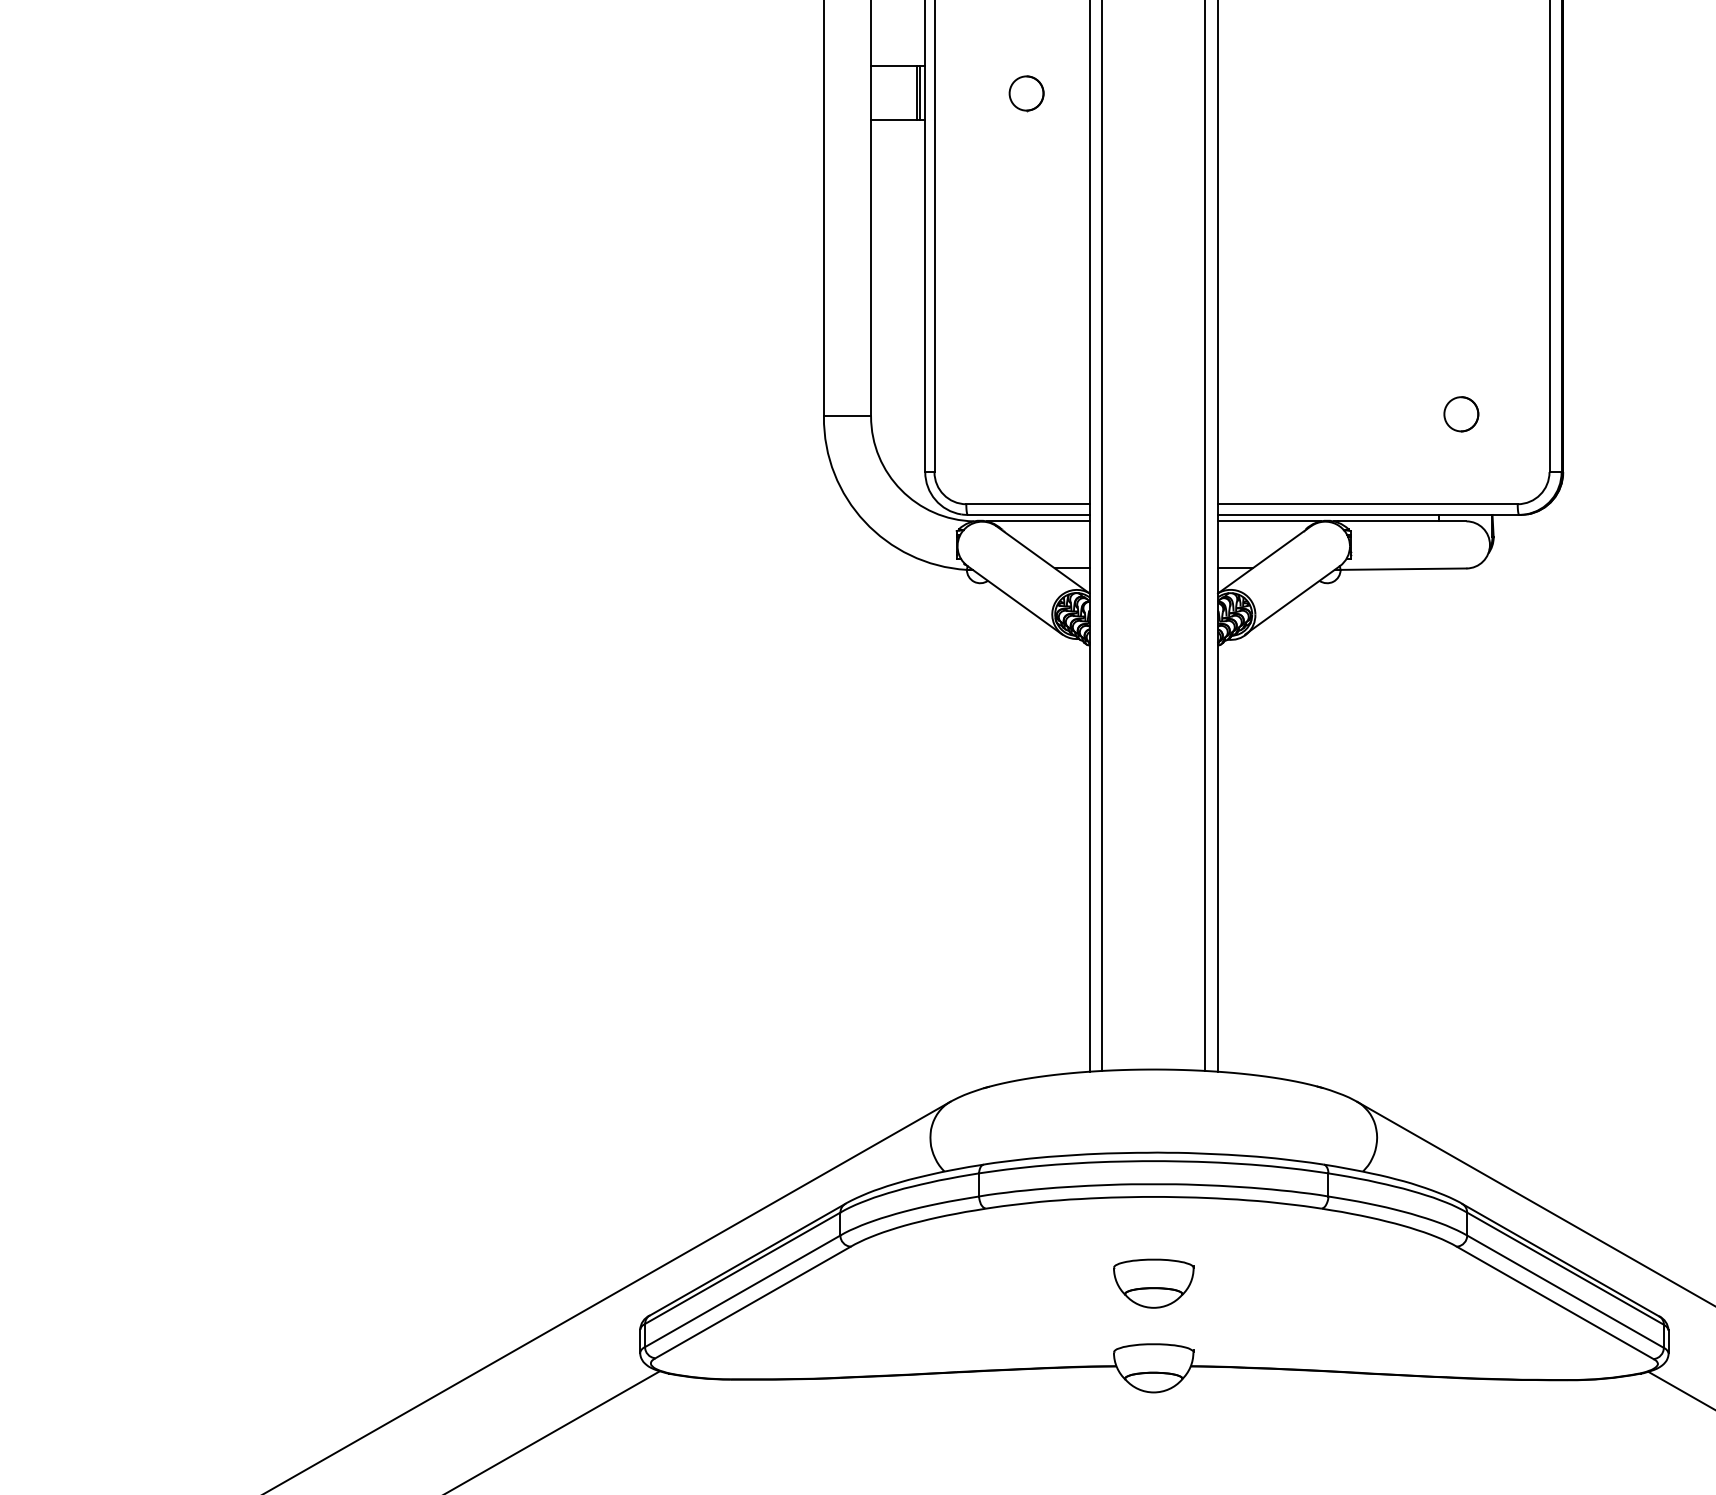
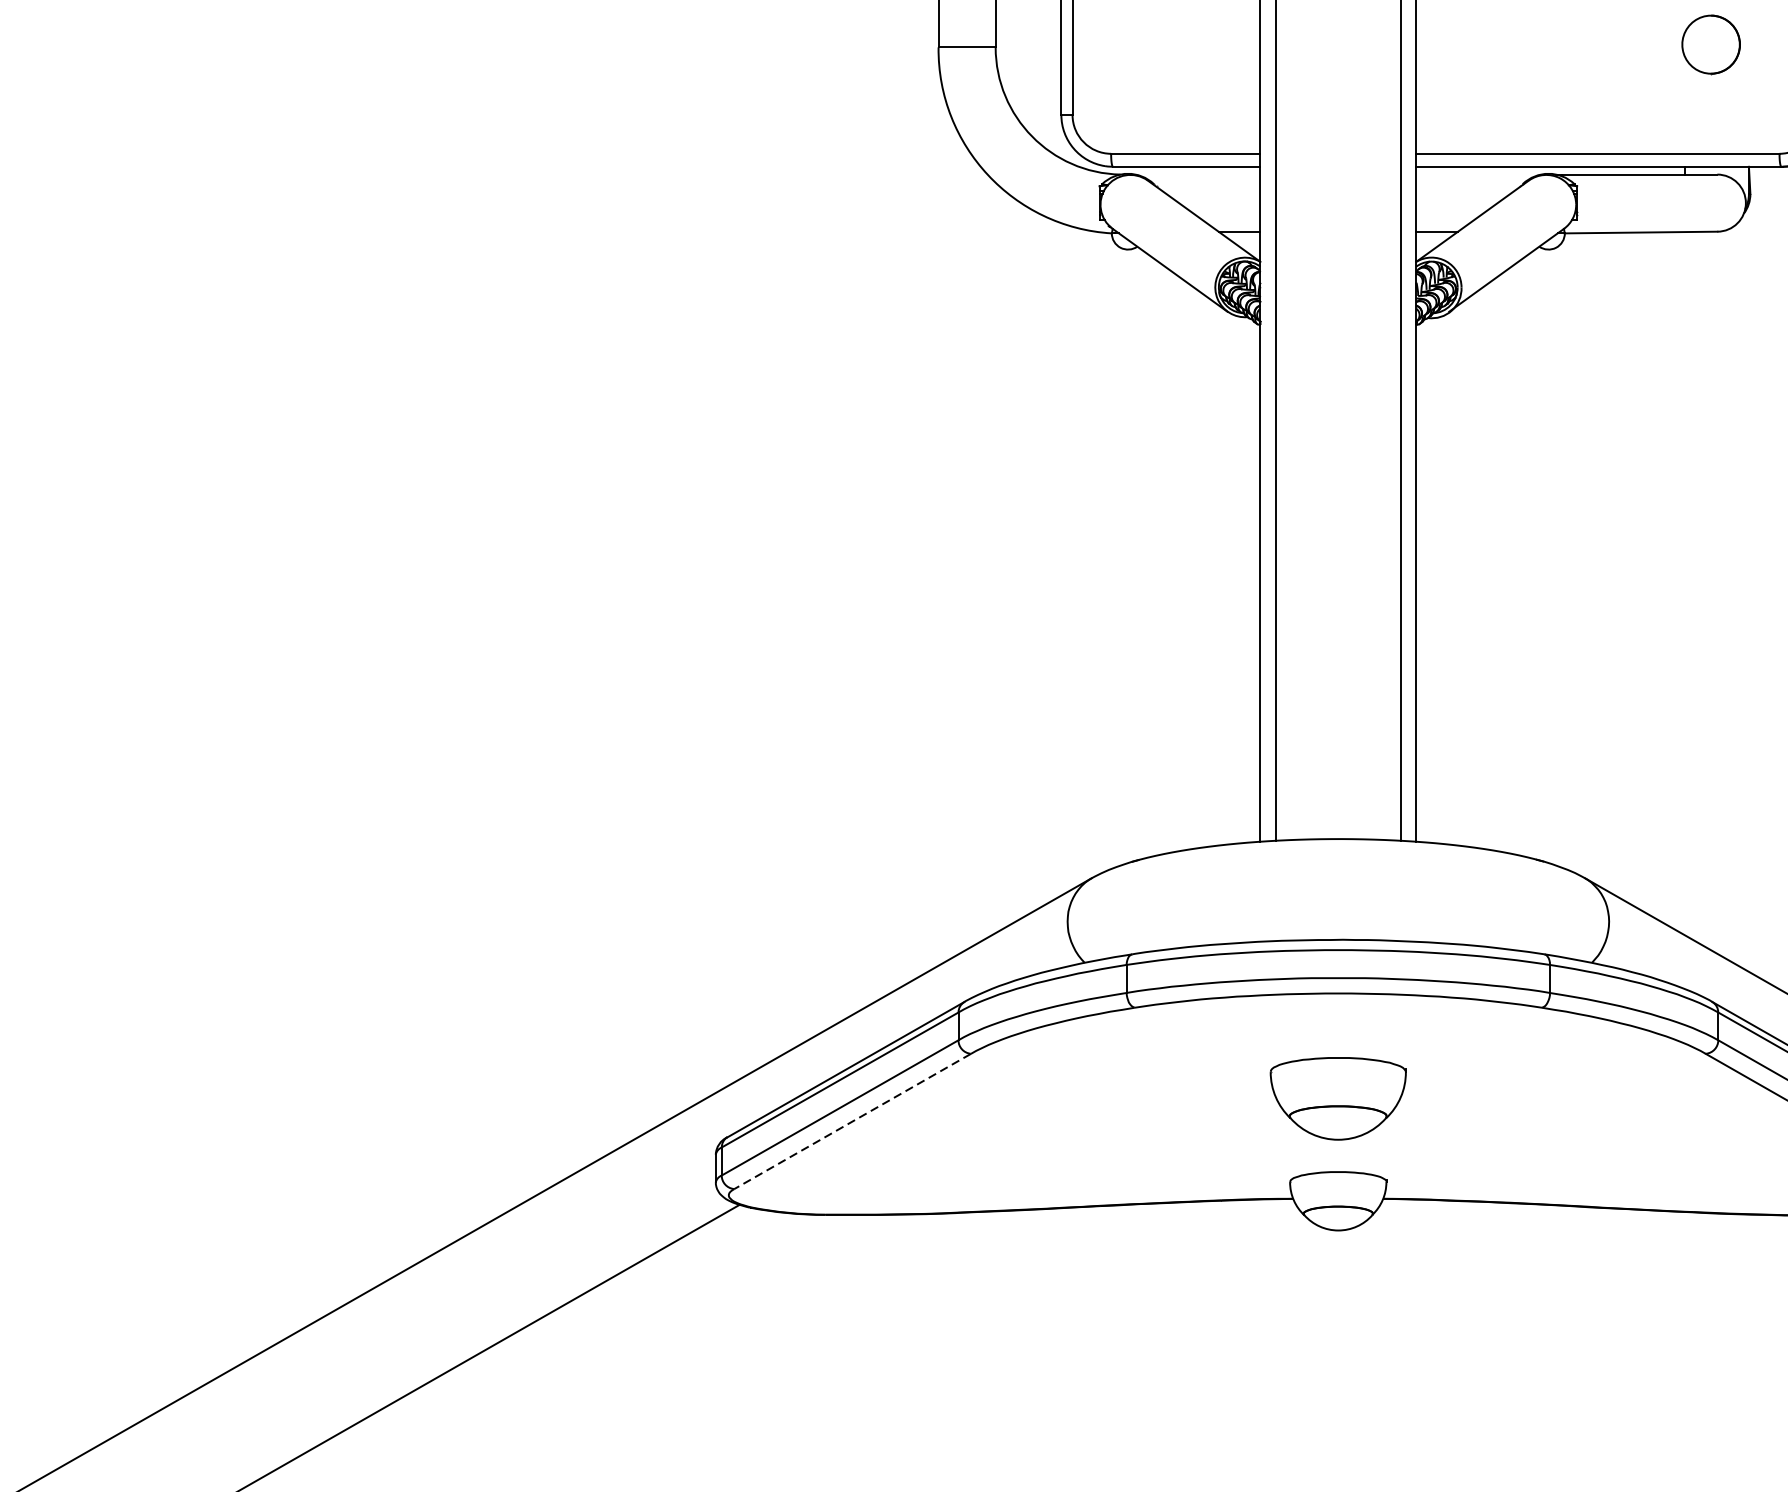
part: (1461, 414) -> (1711, 45), size x1.4
line: (1037, 521) -> (1197, 174), removed
line: (1269, 521) -> (1478, 174), removed
part: (1153, 1283) -> (1338, 1098), size x1.4
line: (752, 1302) -> (851, 1121), solid -> dashed

